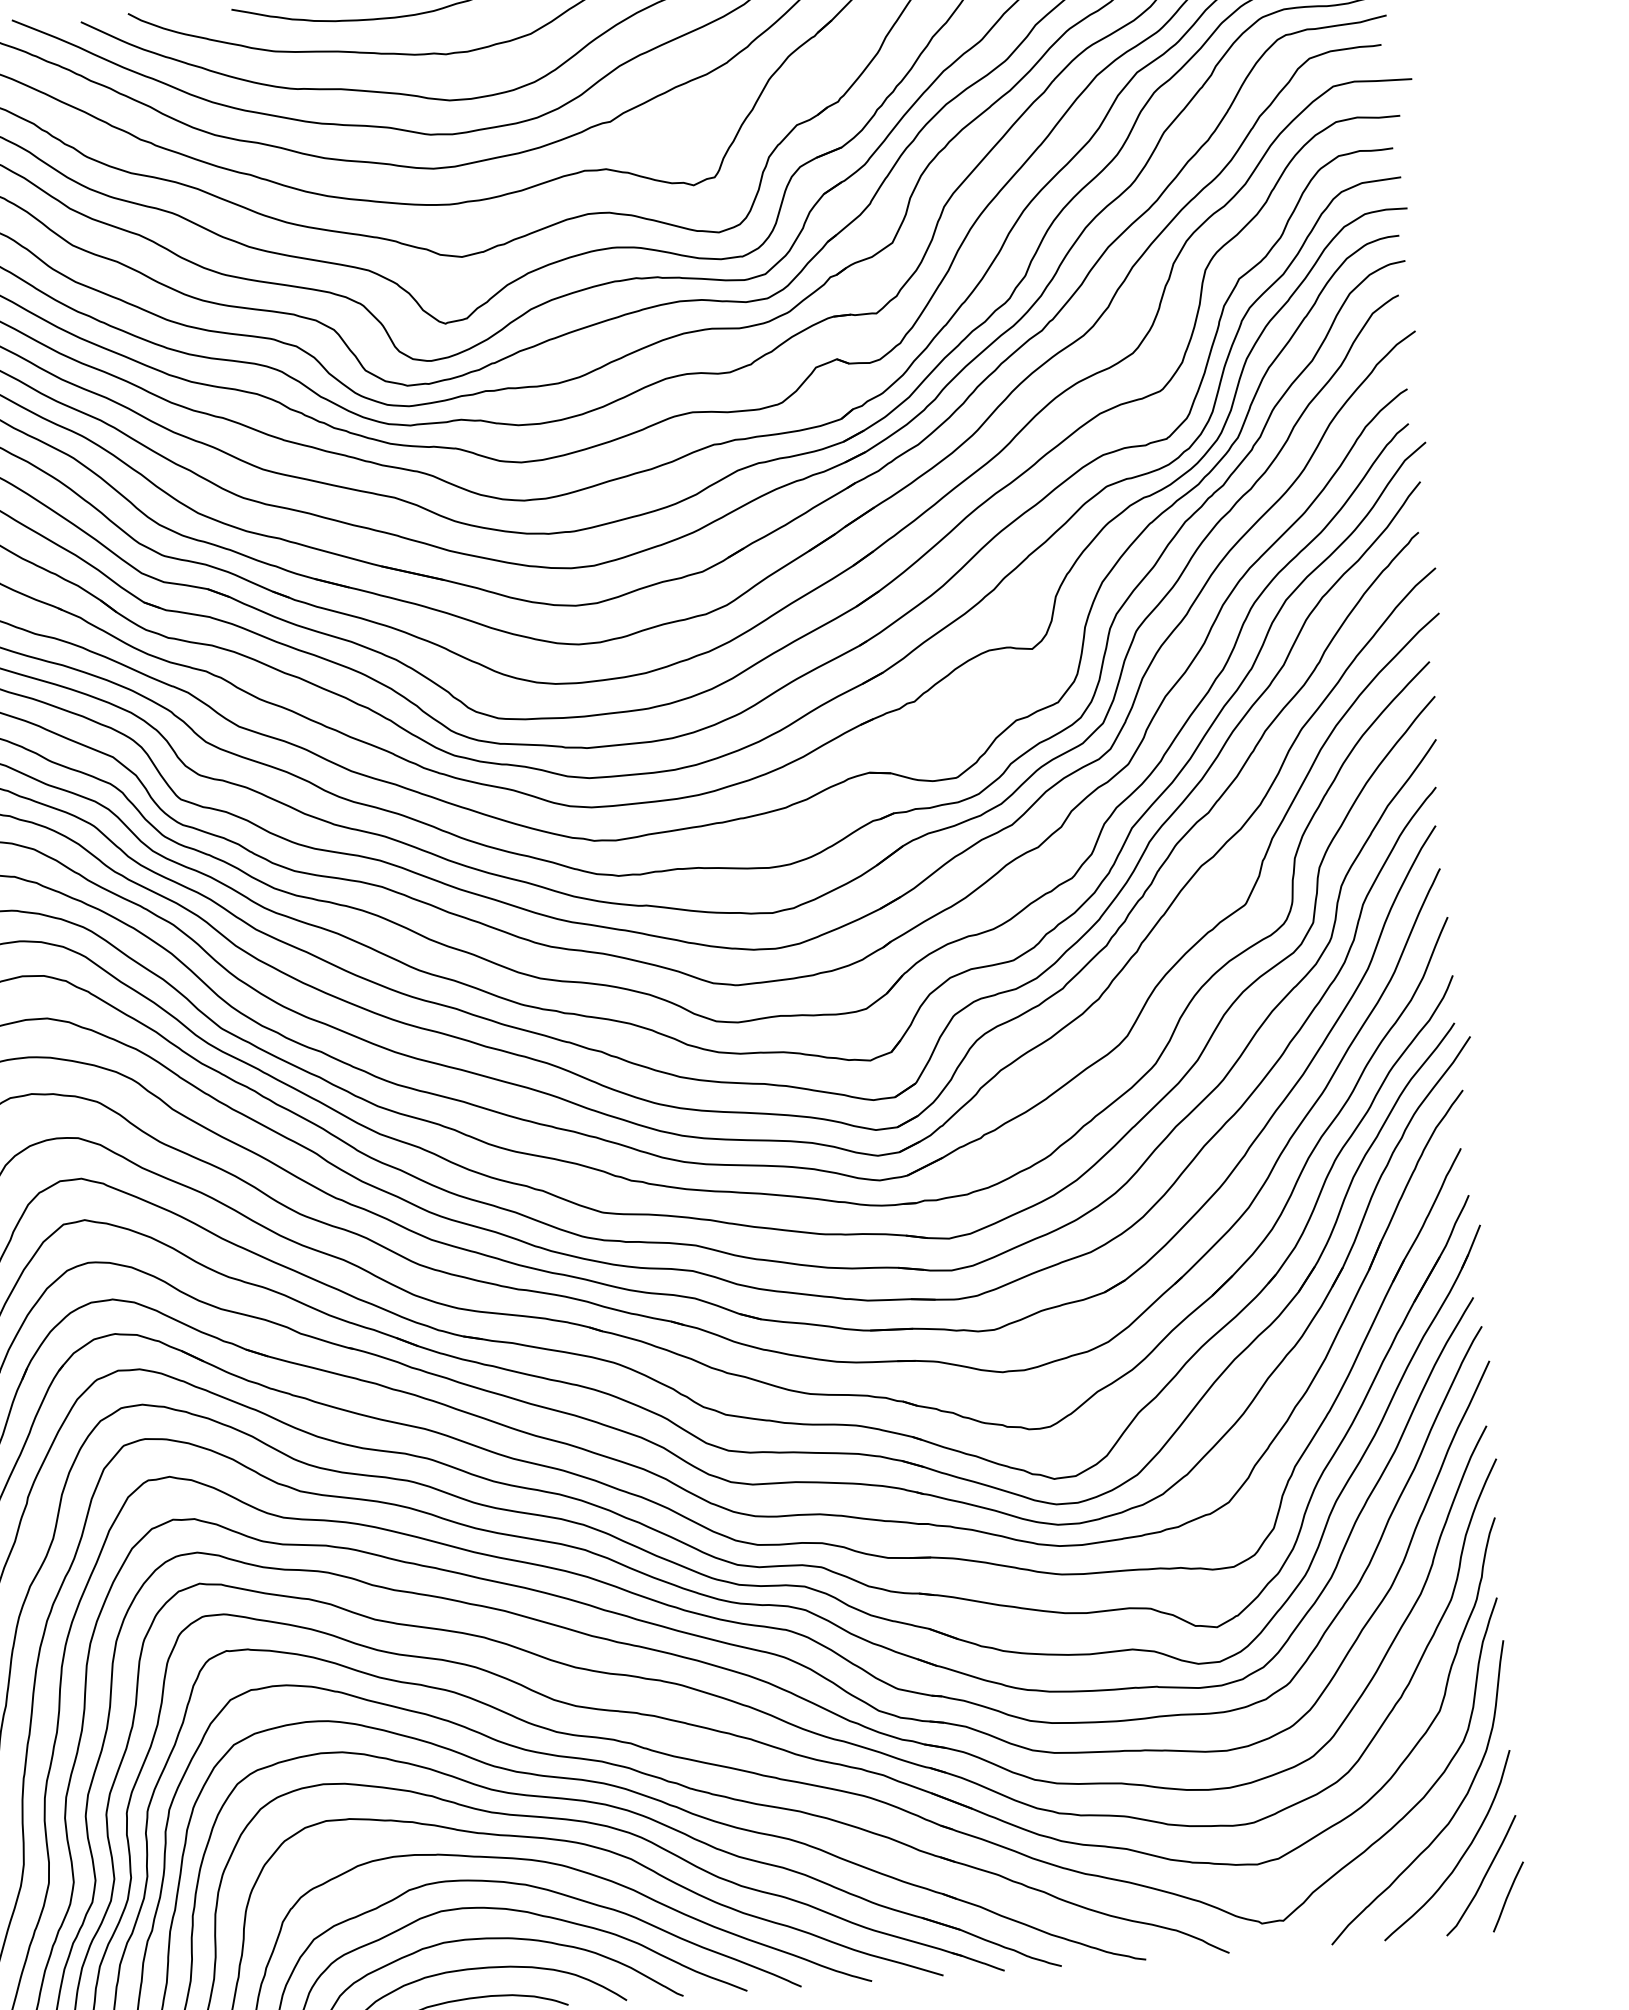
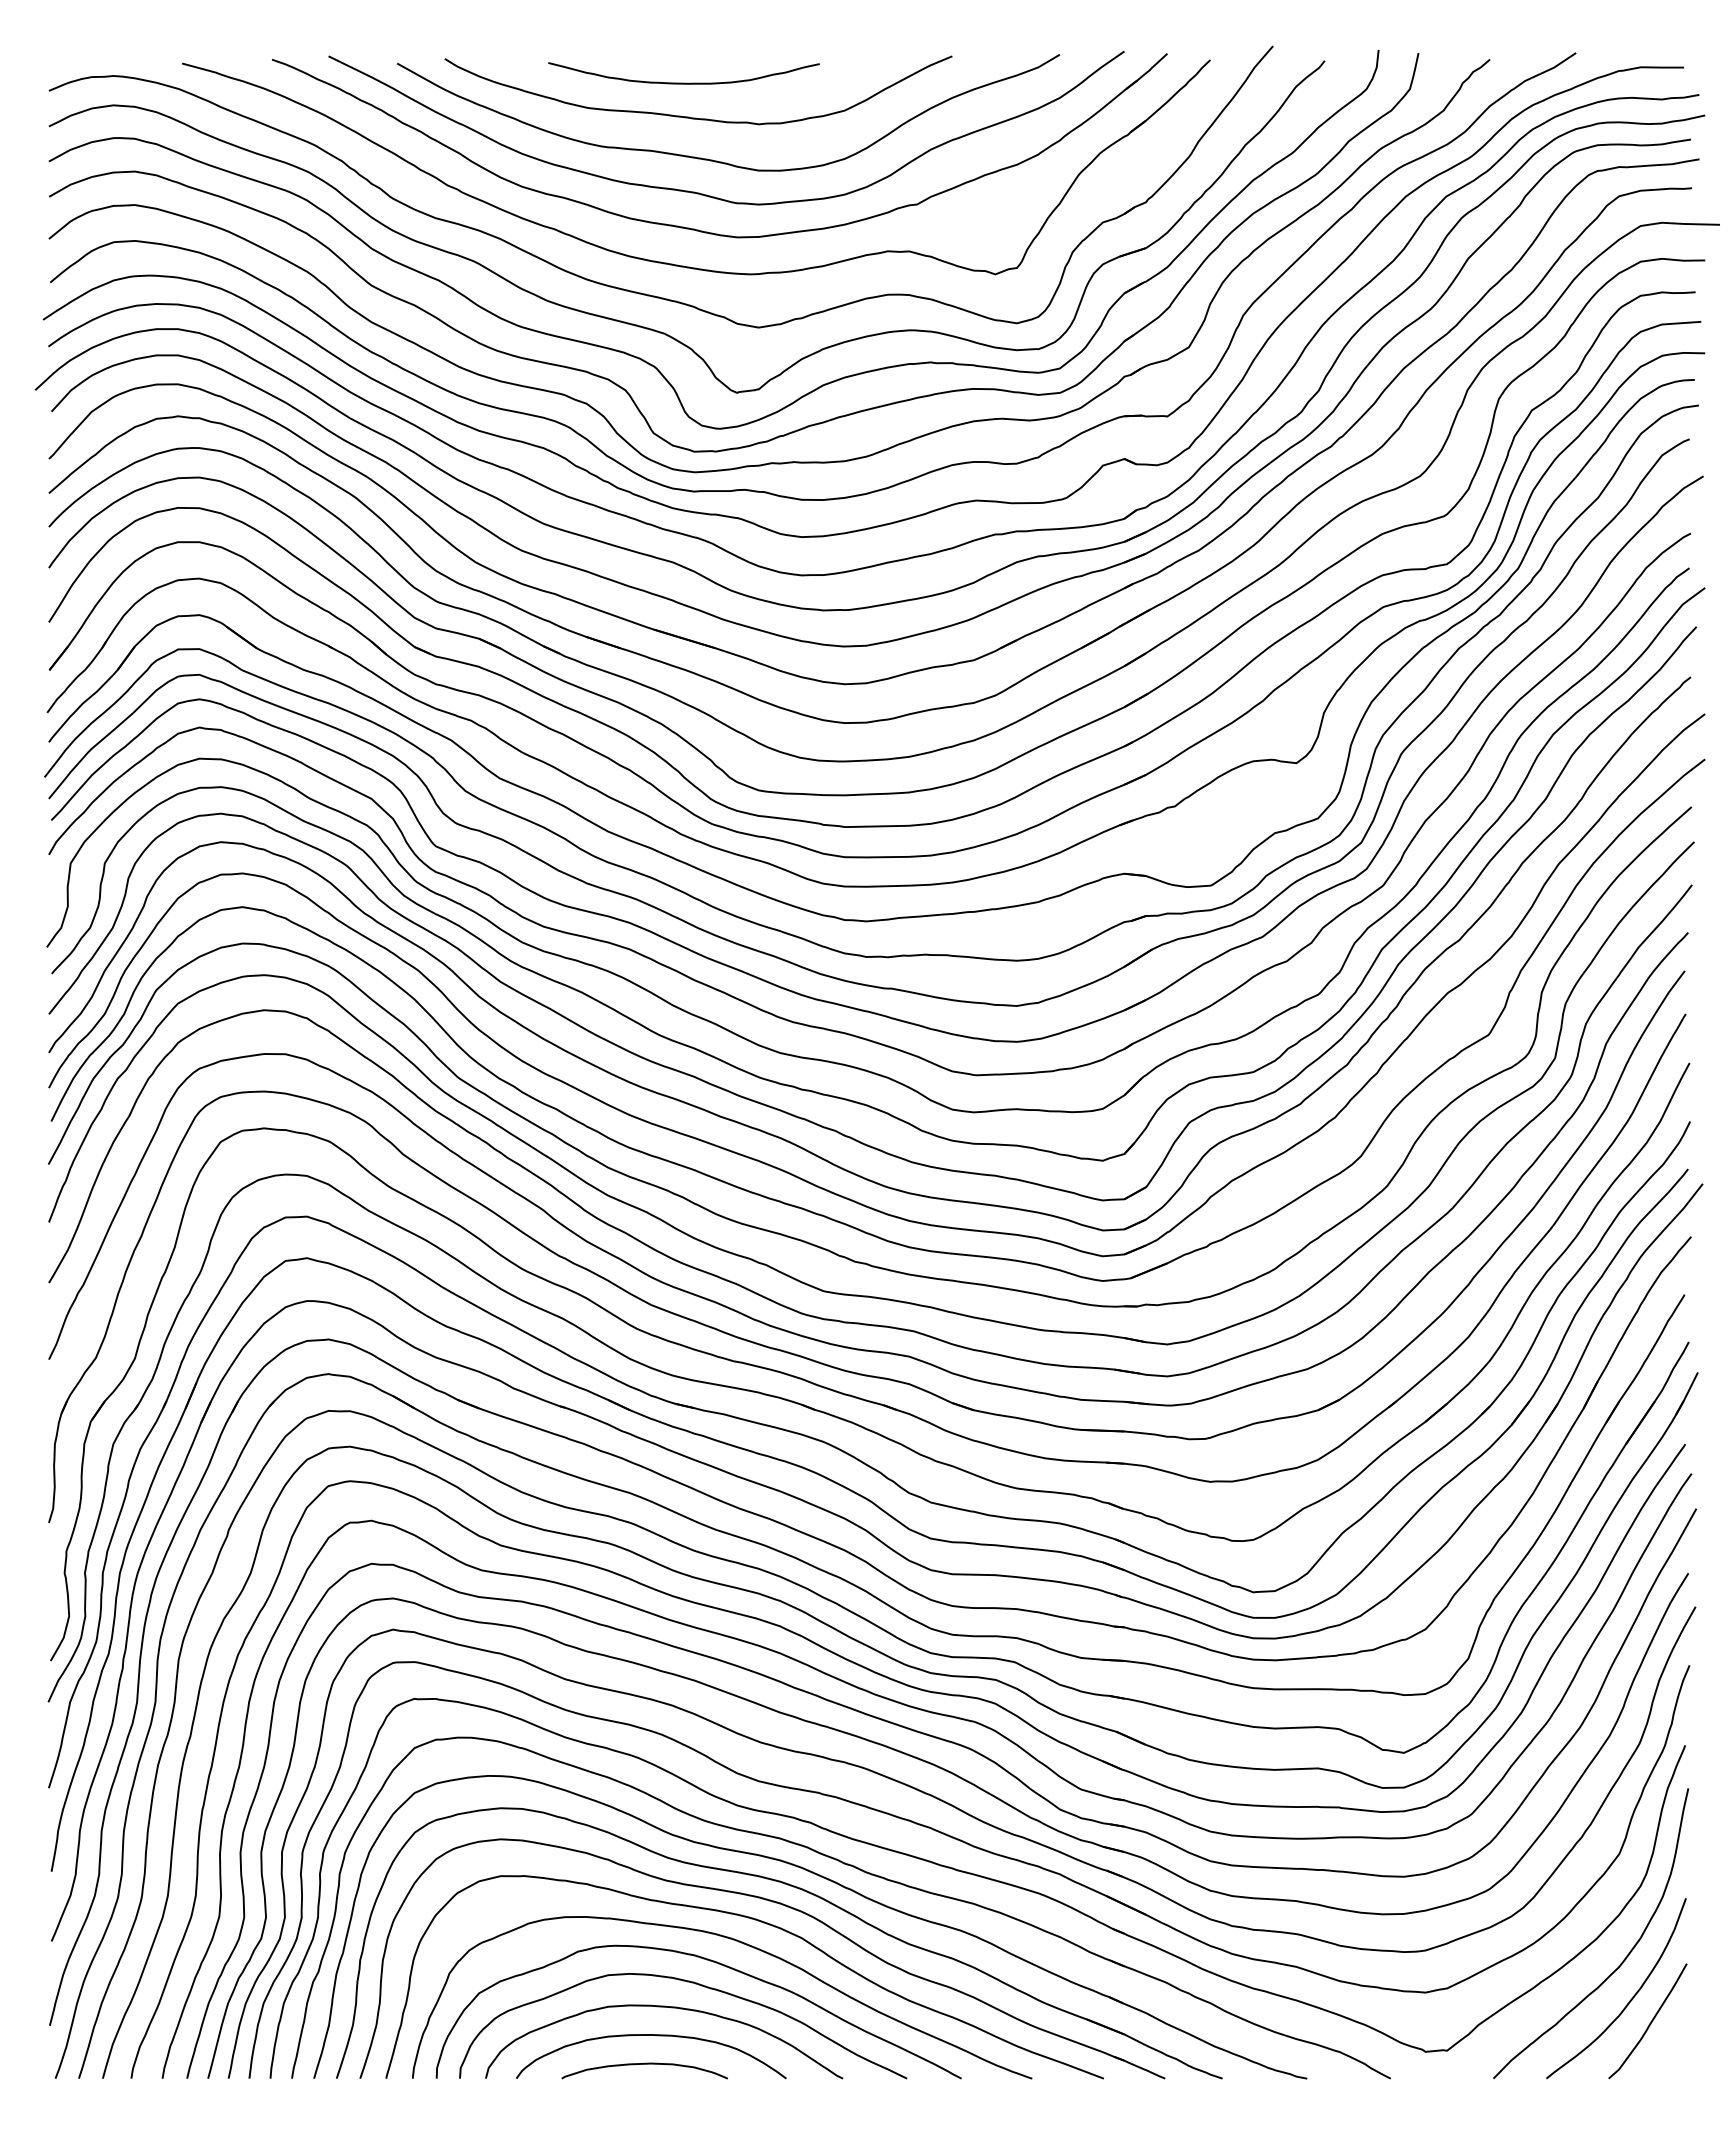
line: (1508, 1896) -> (1673, 2044), removed

